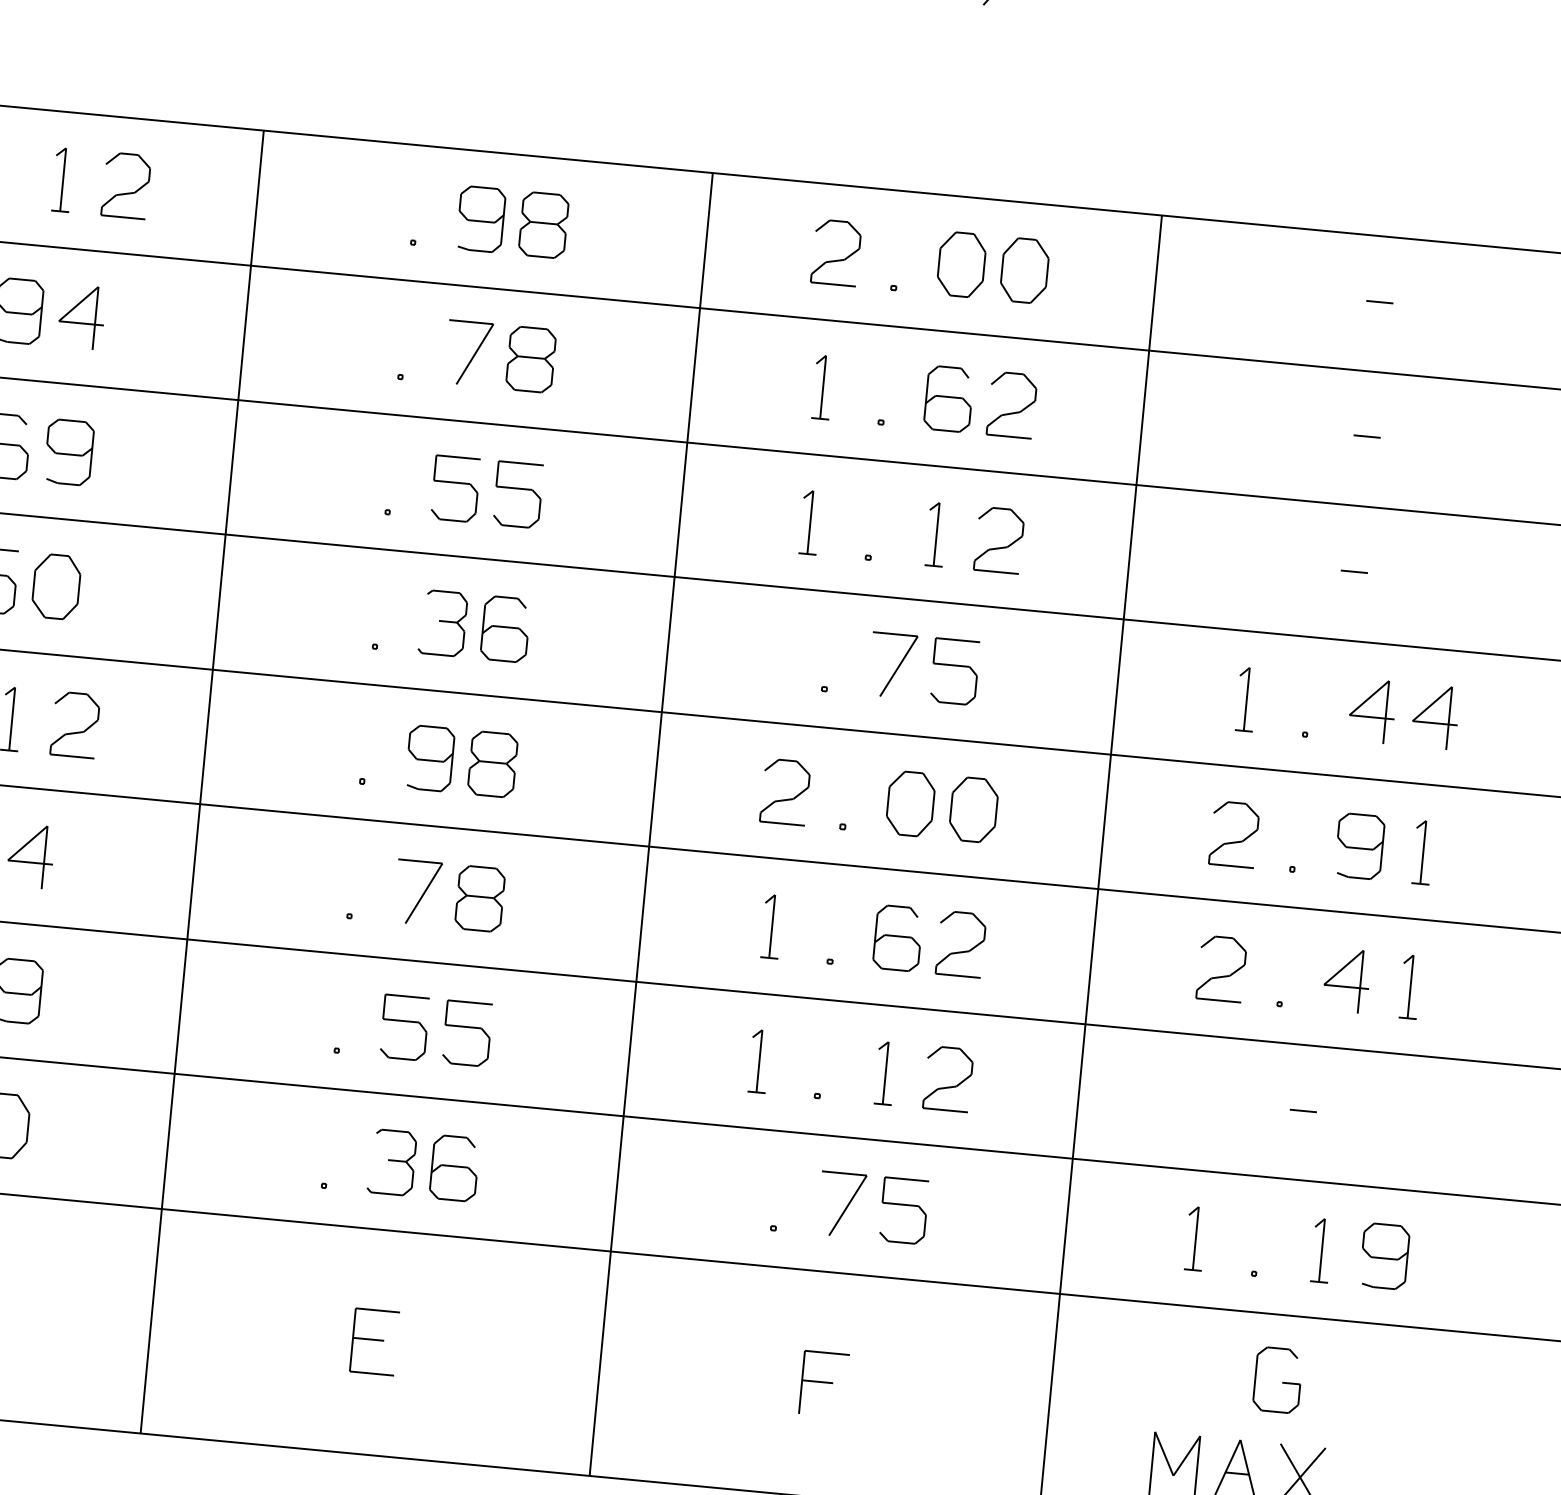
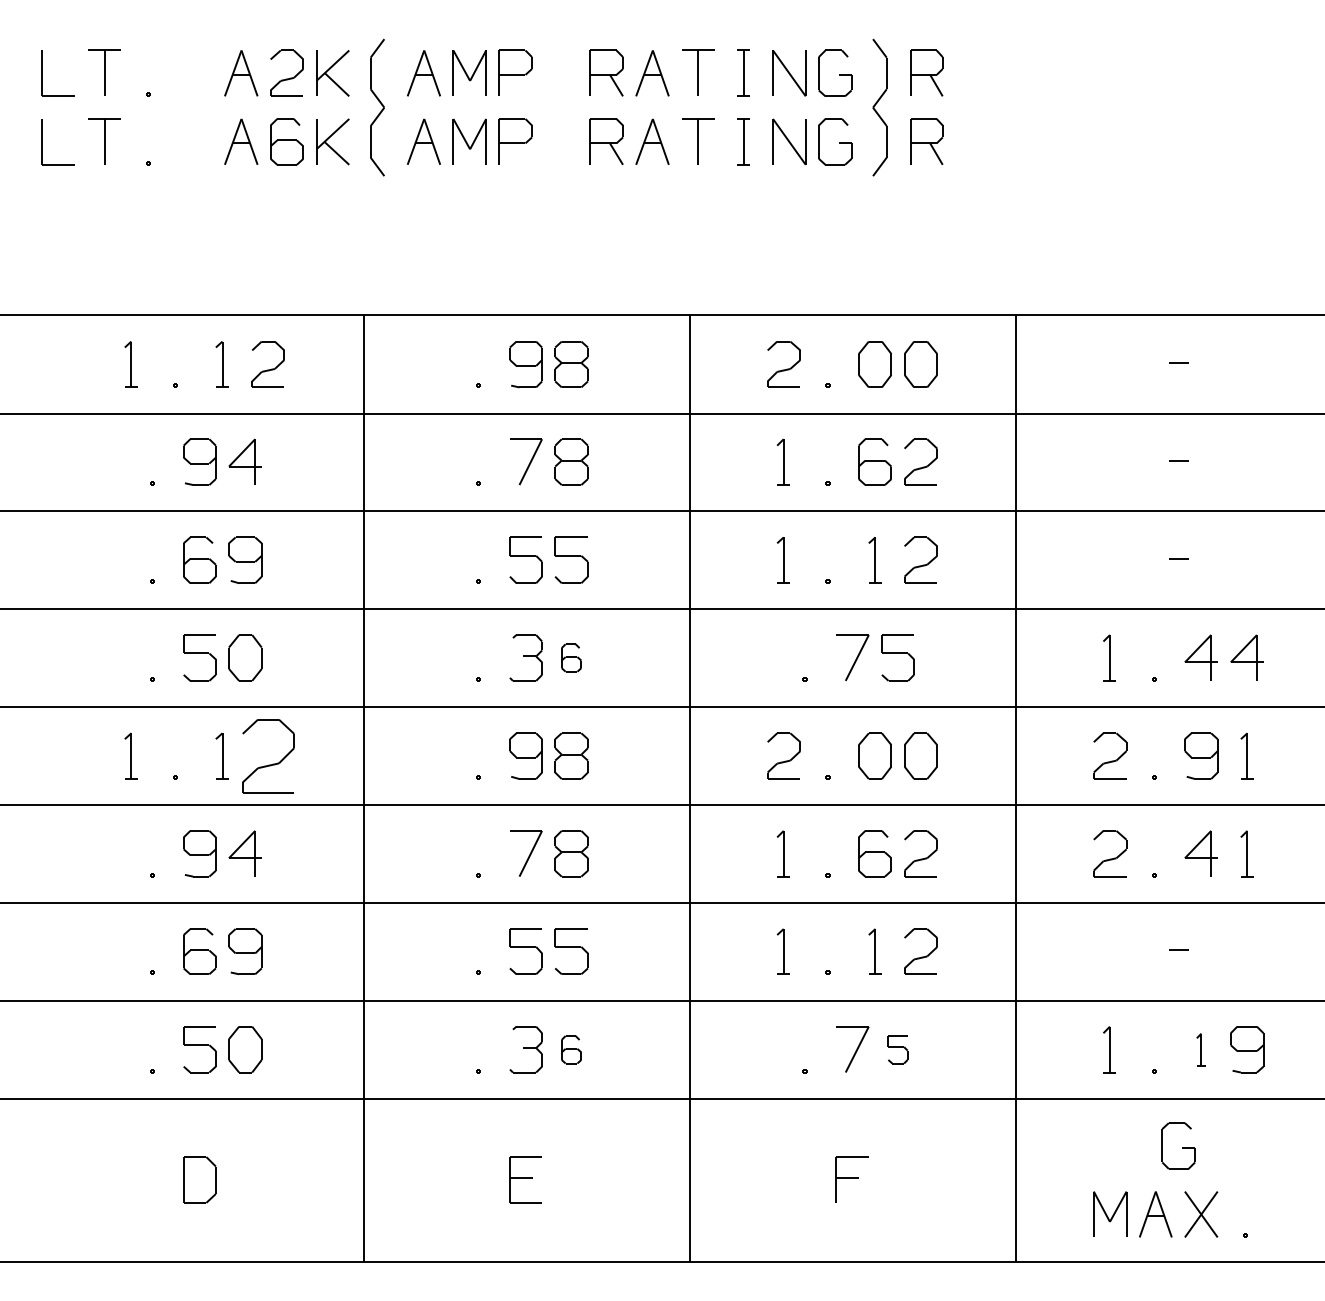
part: (505, 628) -> (571, 657), size x0.6
part: (74, 723) -> (267, 755), size x1.6
part: (454, 1168) -> (571, 1049), size x0.6
part: (903, 1210) -> (897, 1049), size x0.6
part: (1320, 1250) -> (1200, 1049), size x0.7

